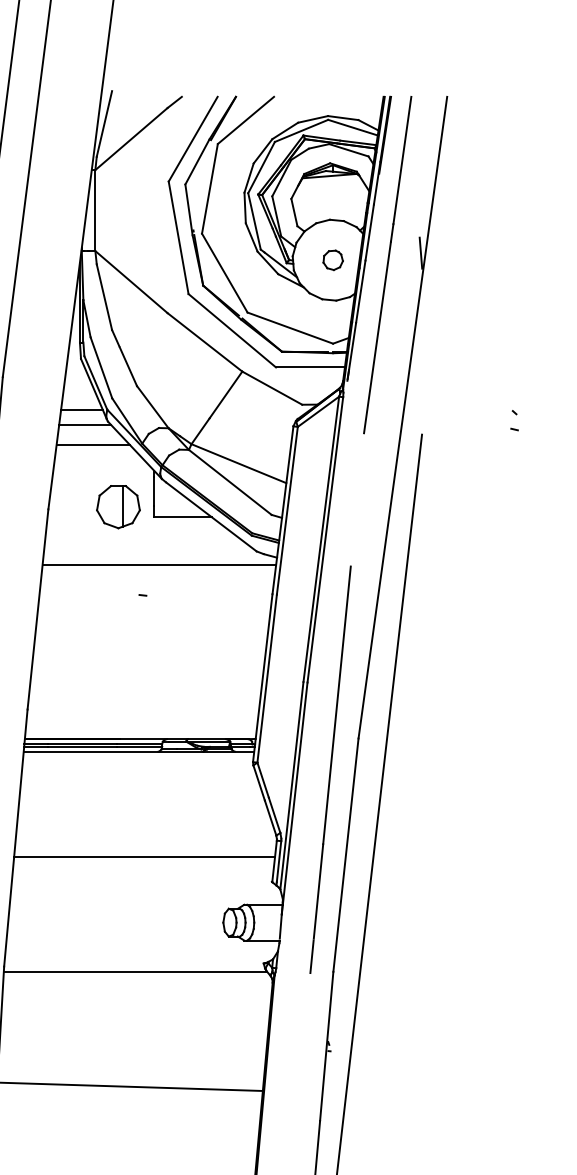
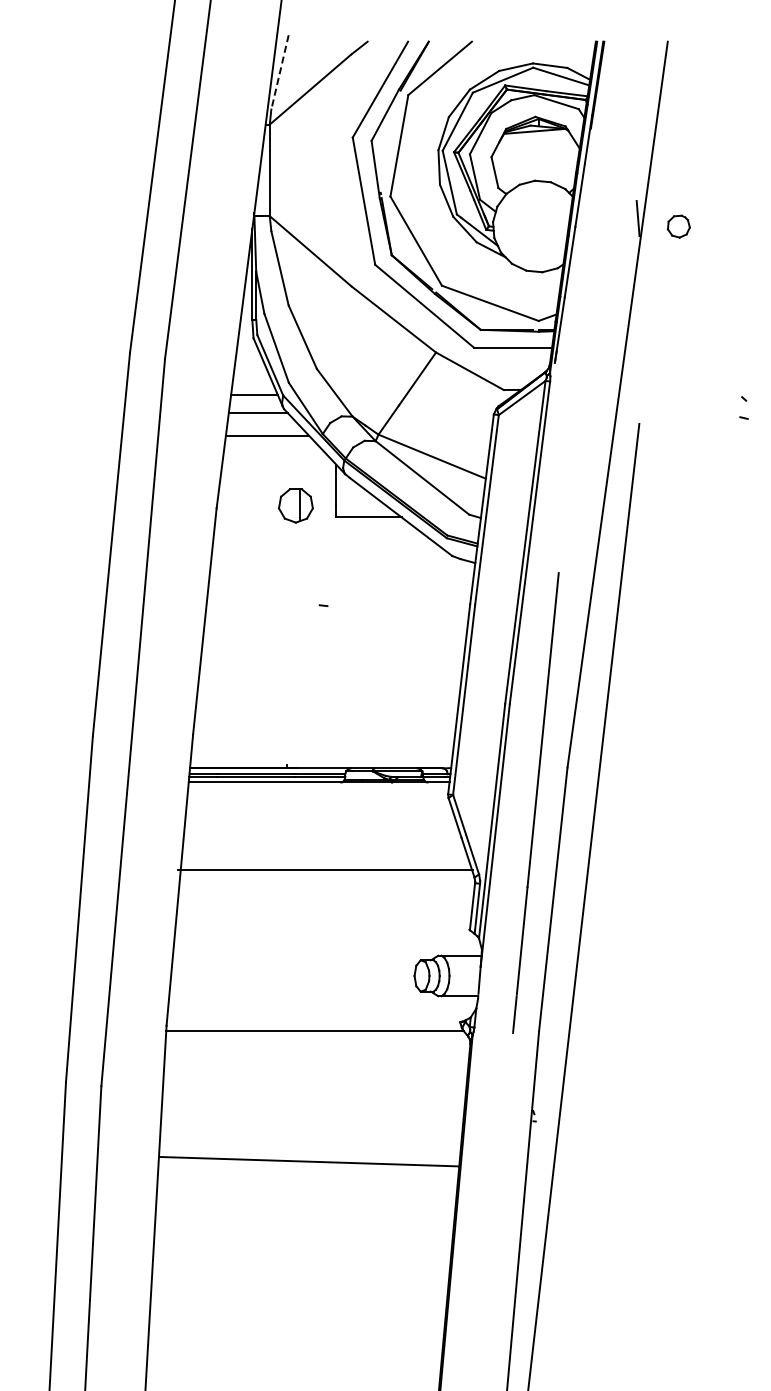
line: (103, 124) -> (279, 72), solid -> dashed
part: (332, 260) -> (678, 226), moved
line: (387, 264) -> (600, 231), removed
part: (118, 506) -> (295, 505), size x0.7
line: (159, 565) -> (342, 571), removed
line: (144, 857) -> (325, 870), moved

